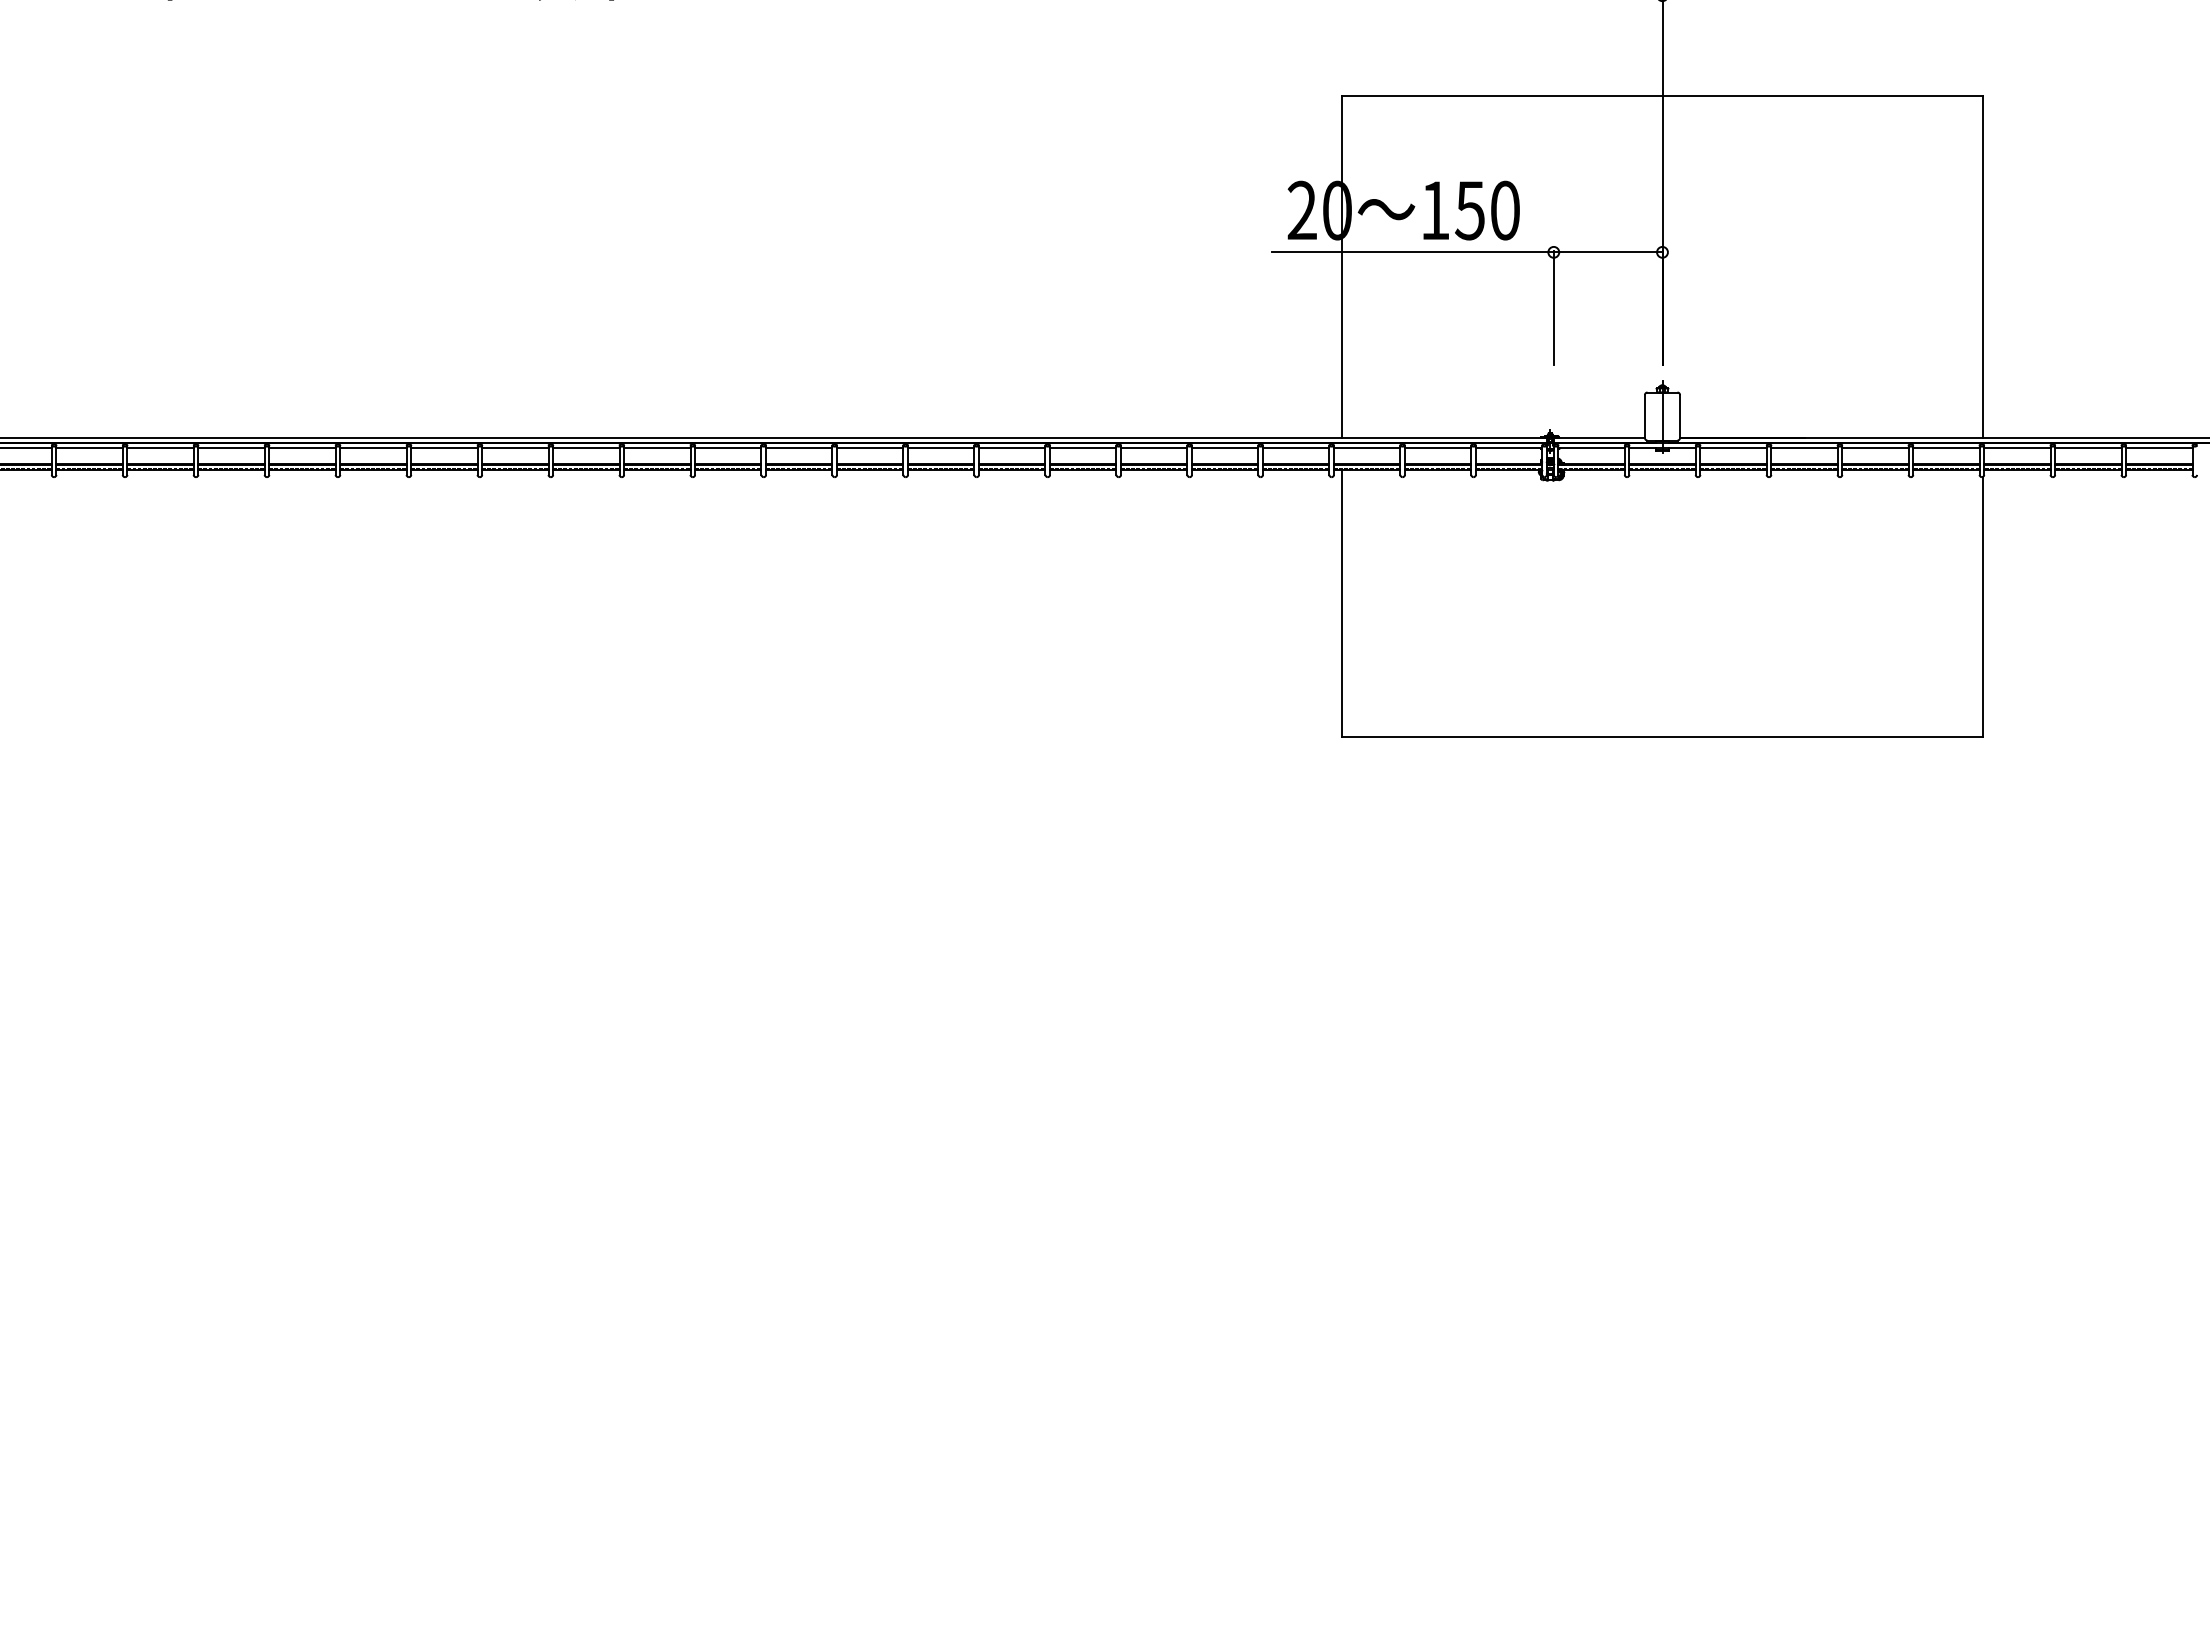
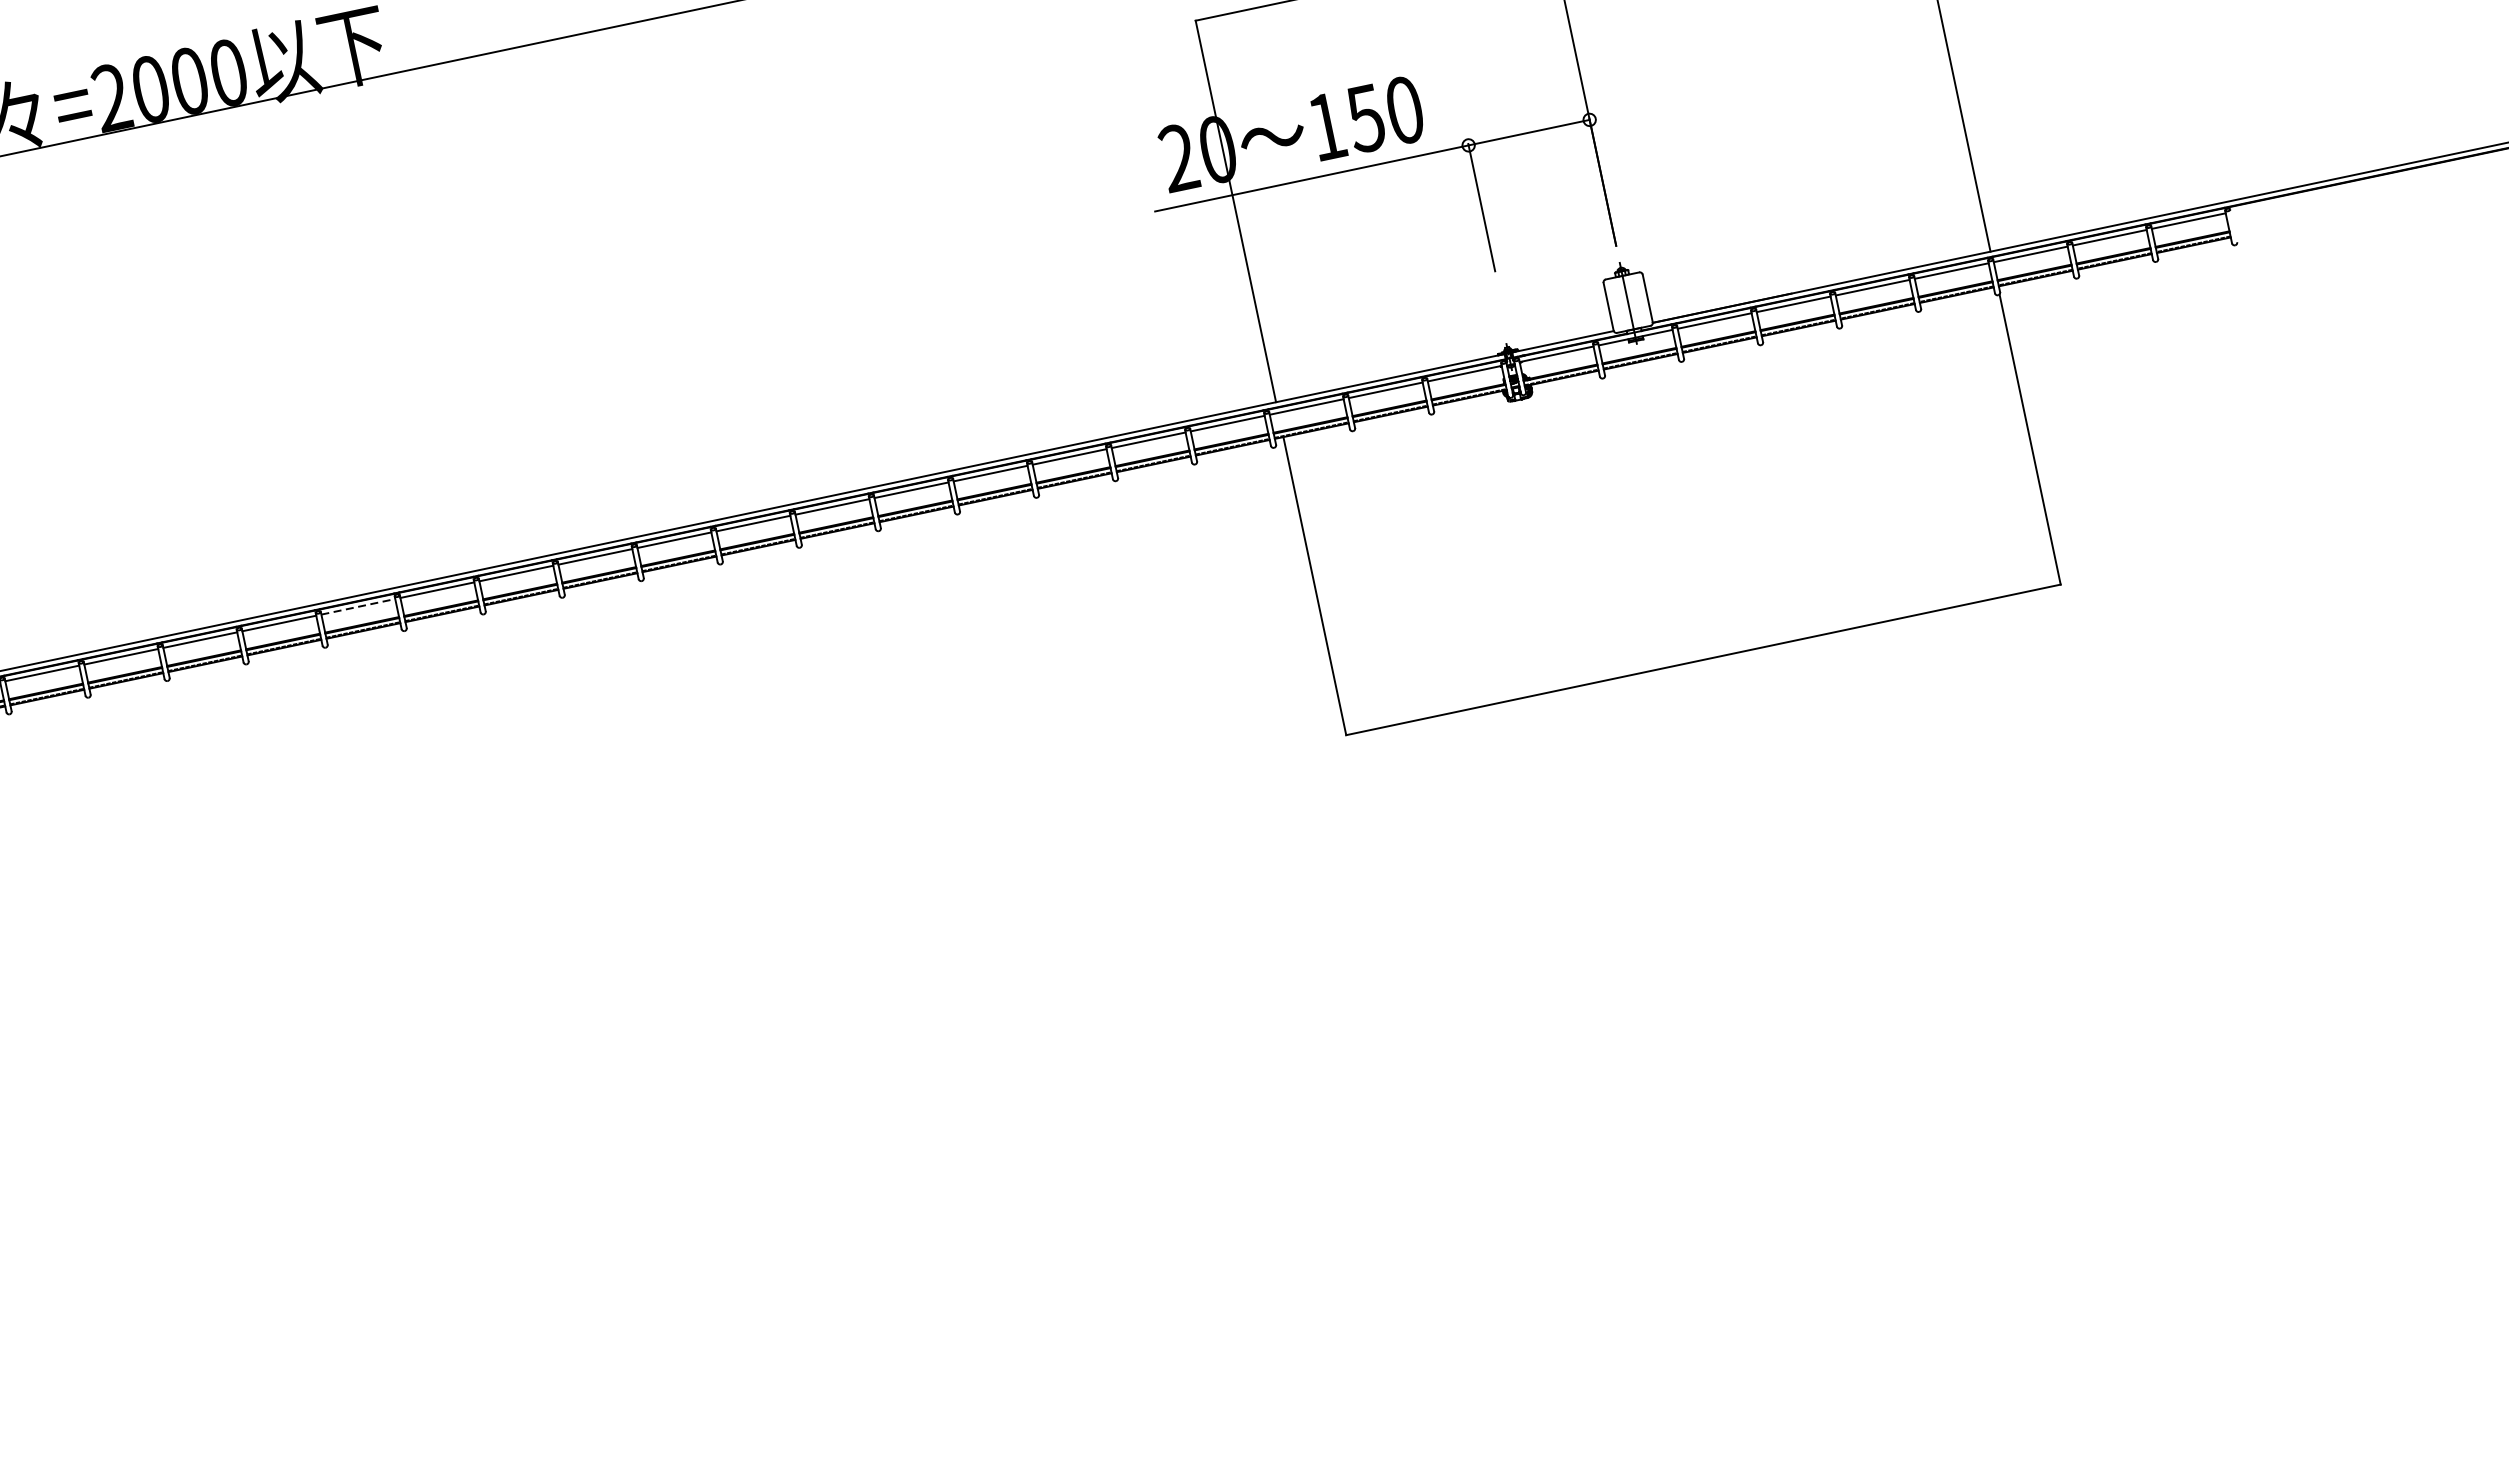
line: (515, 447) -> (358, 606), solid -> dashed

